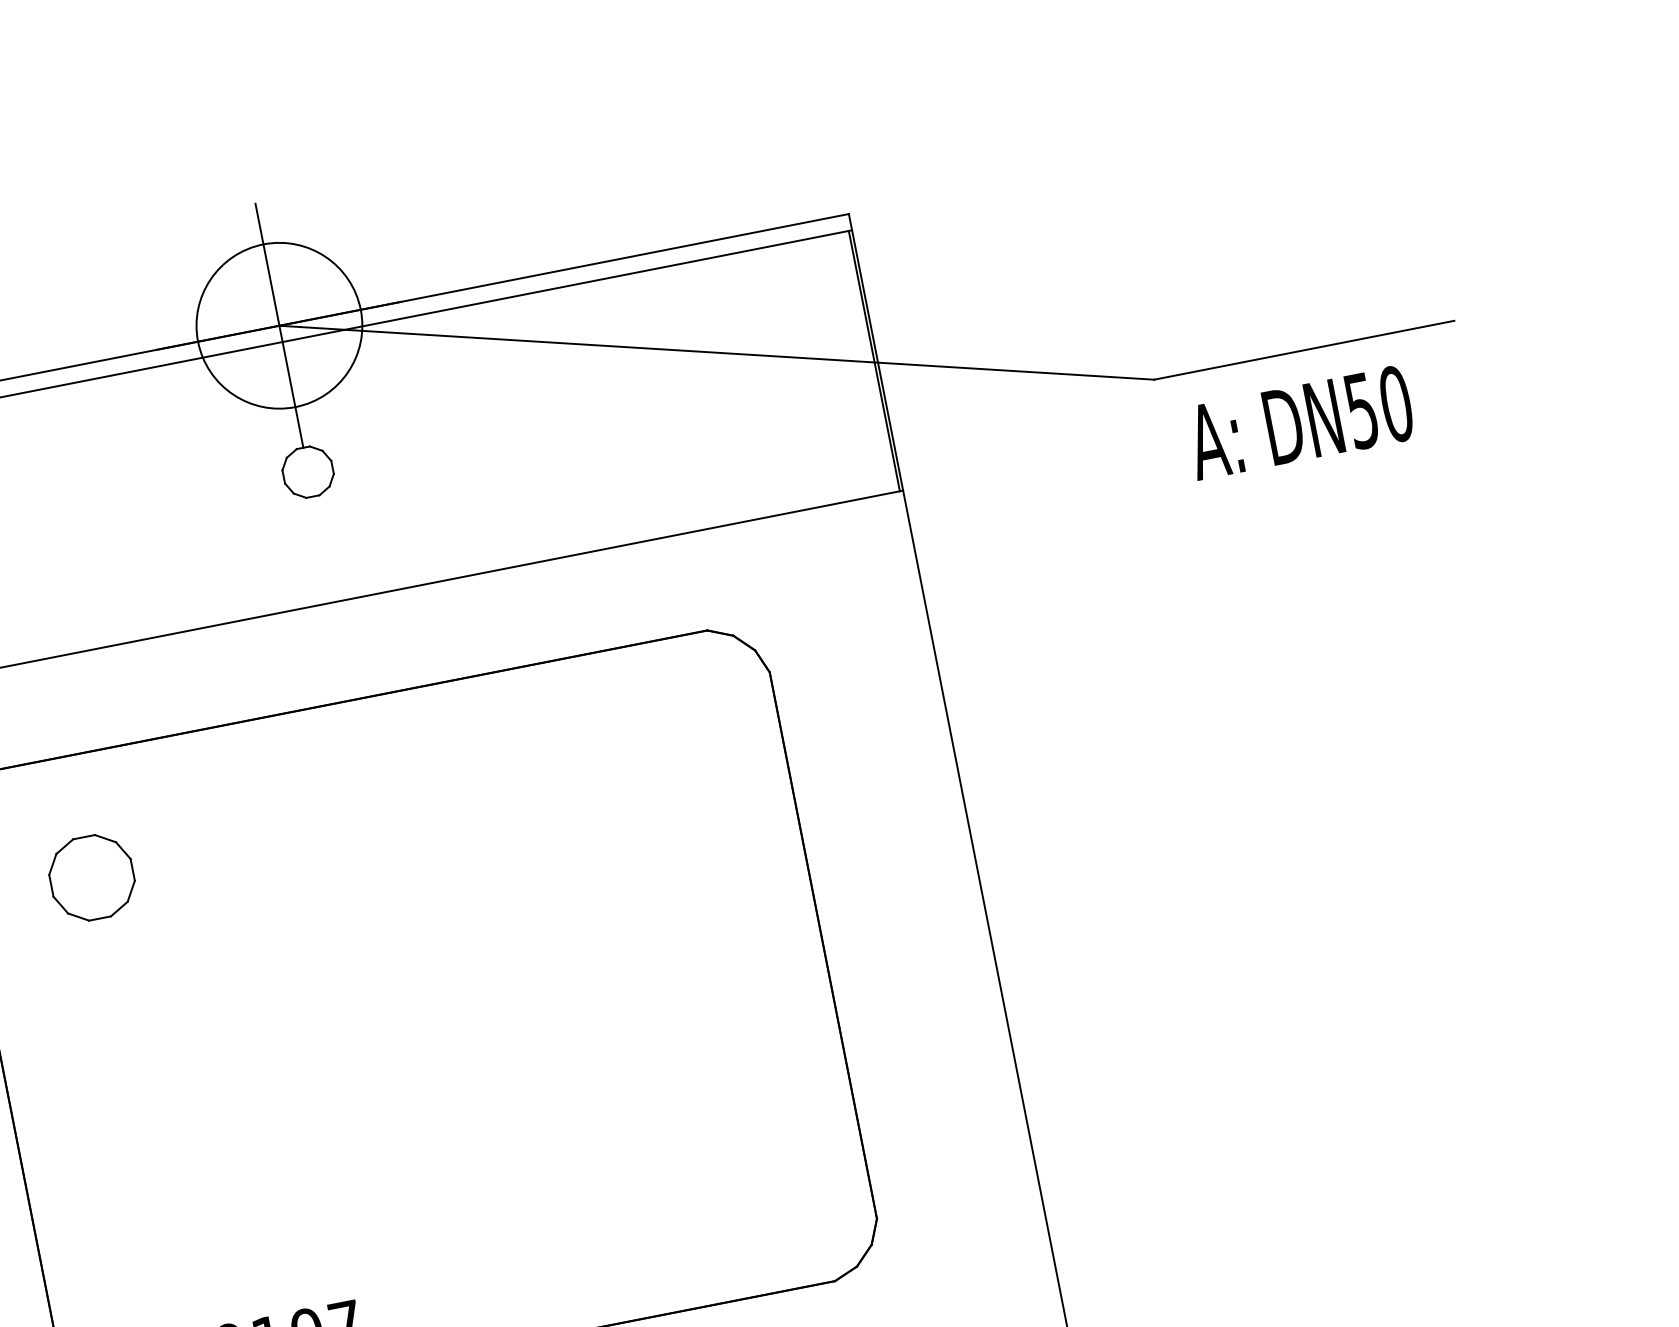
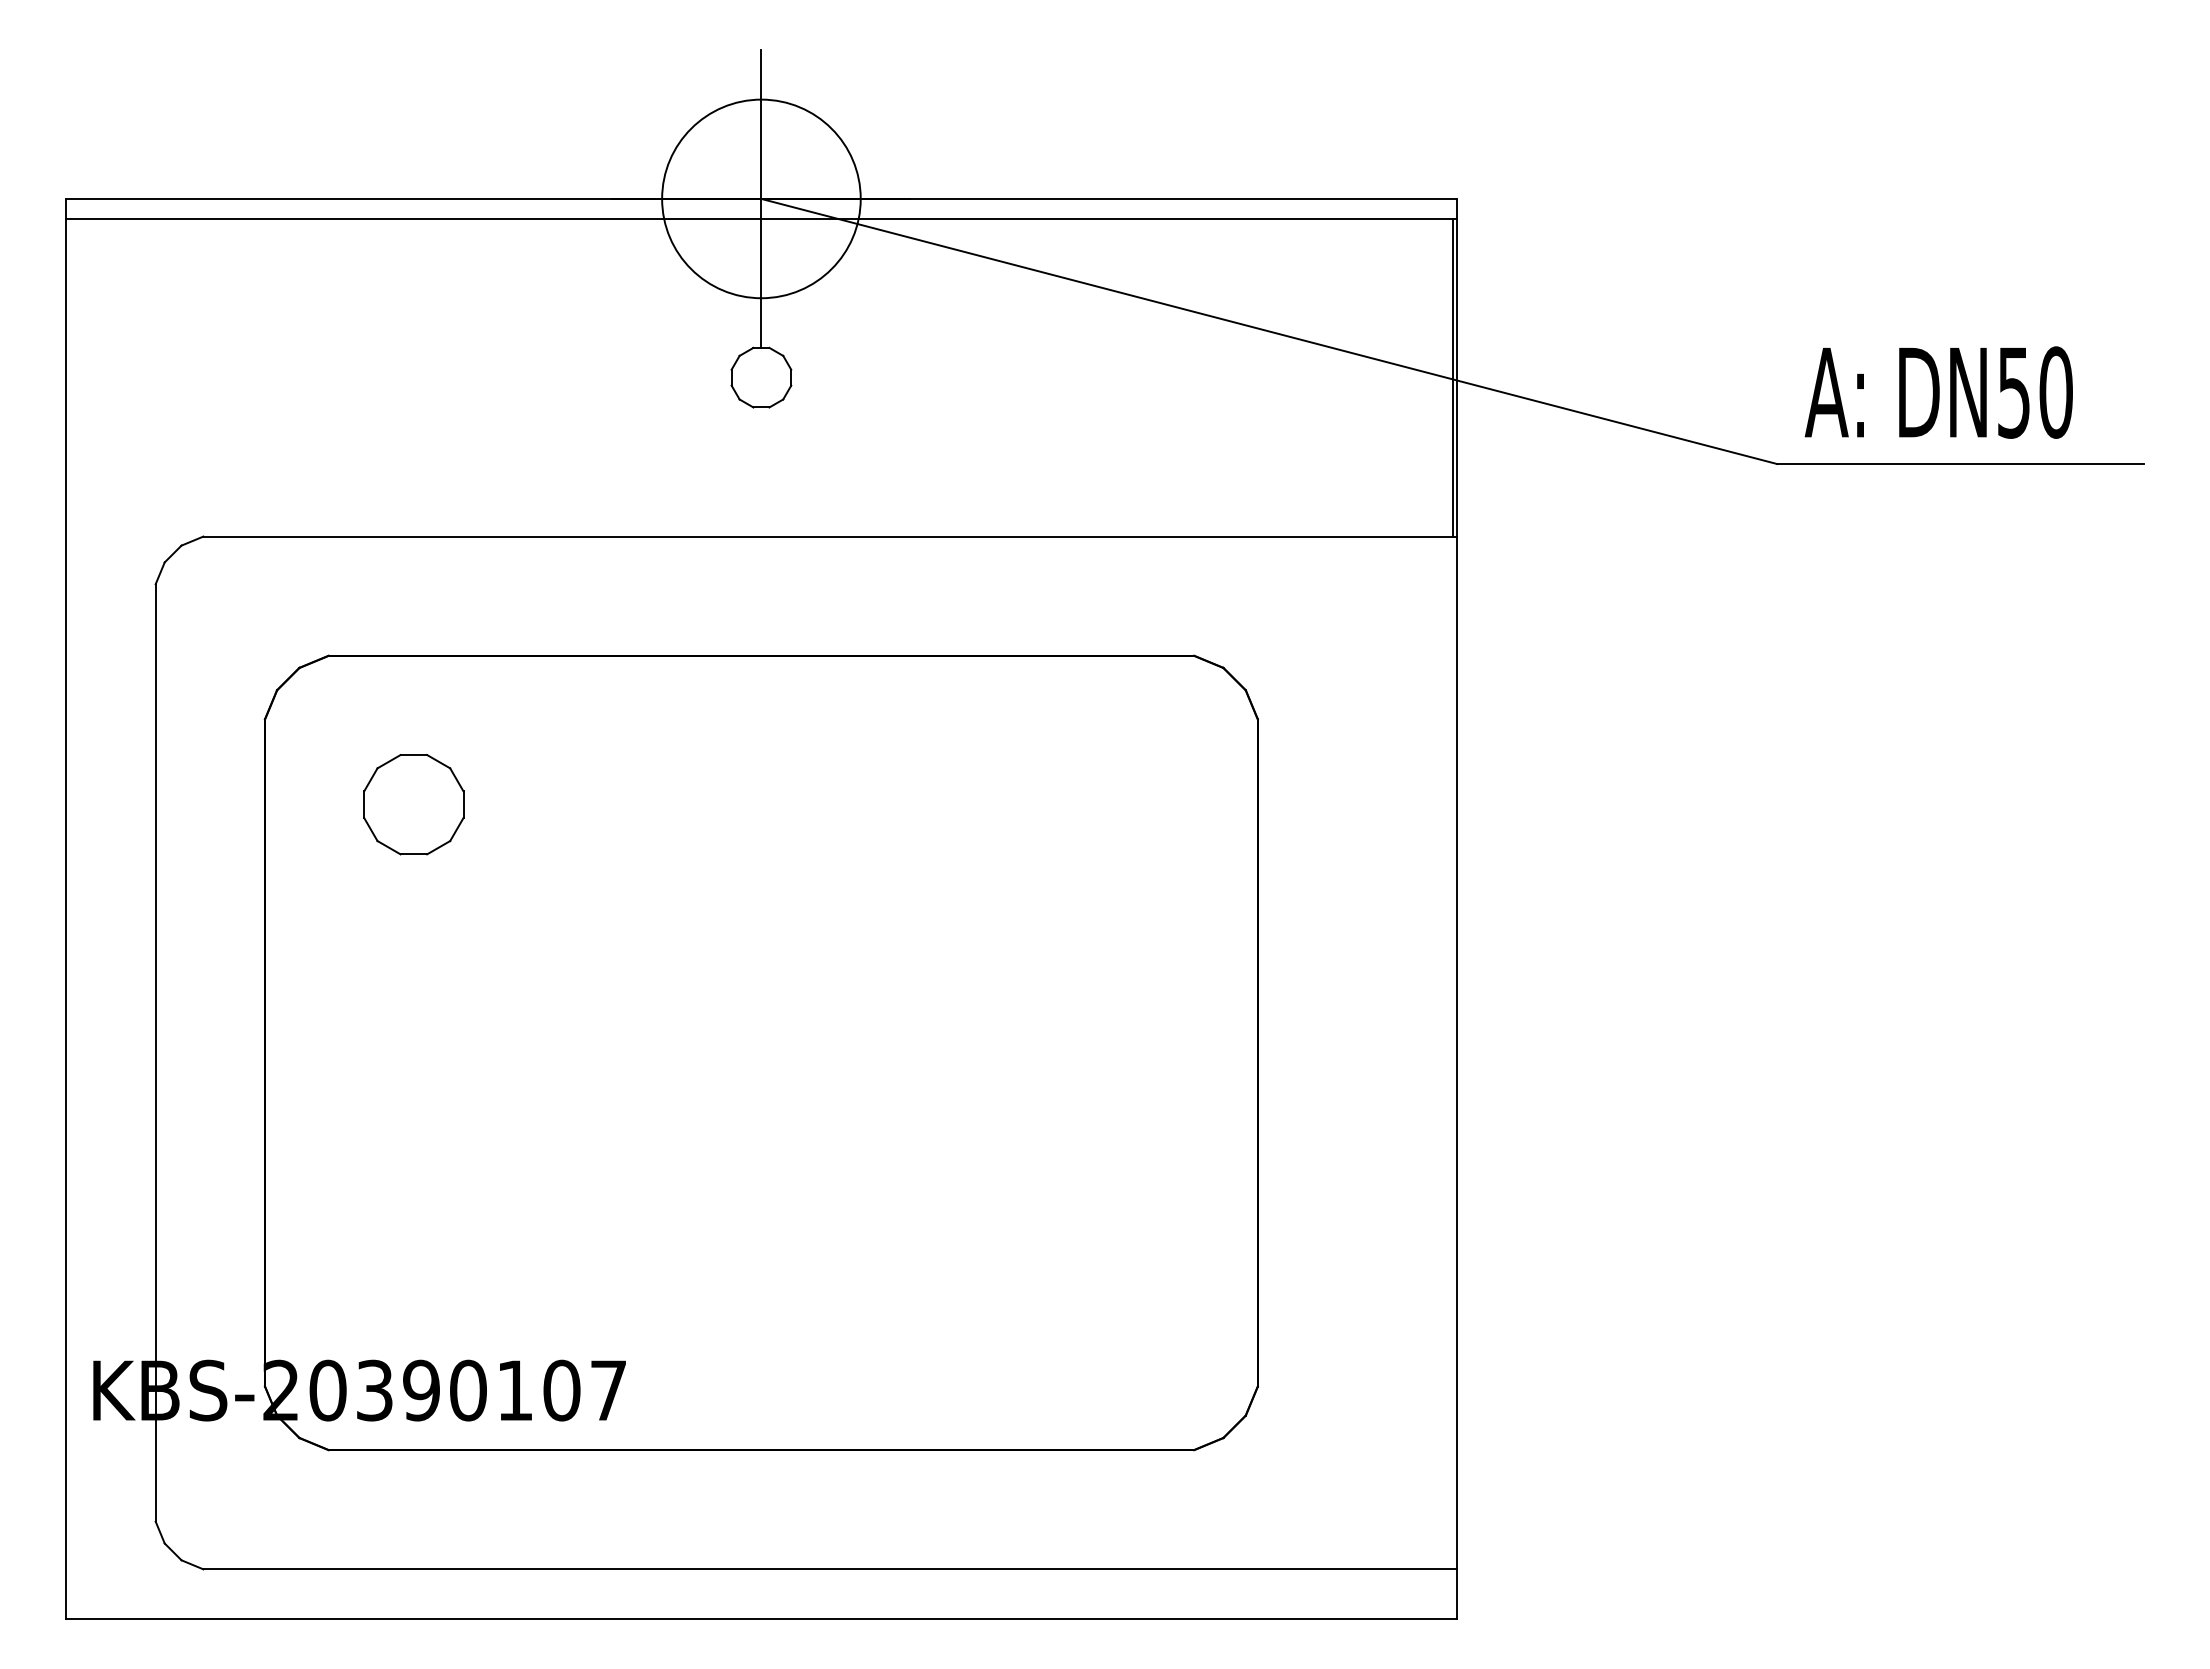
text: (1299, 422) -> (1938, 392), moved

